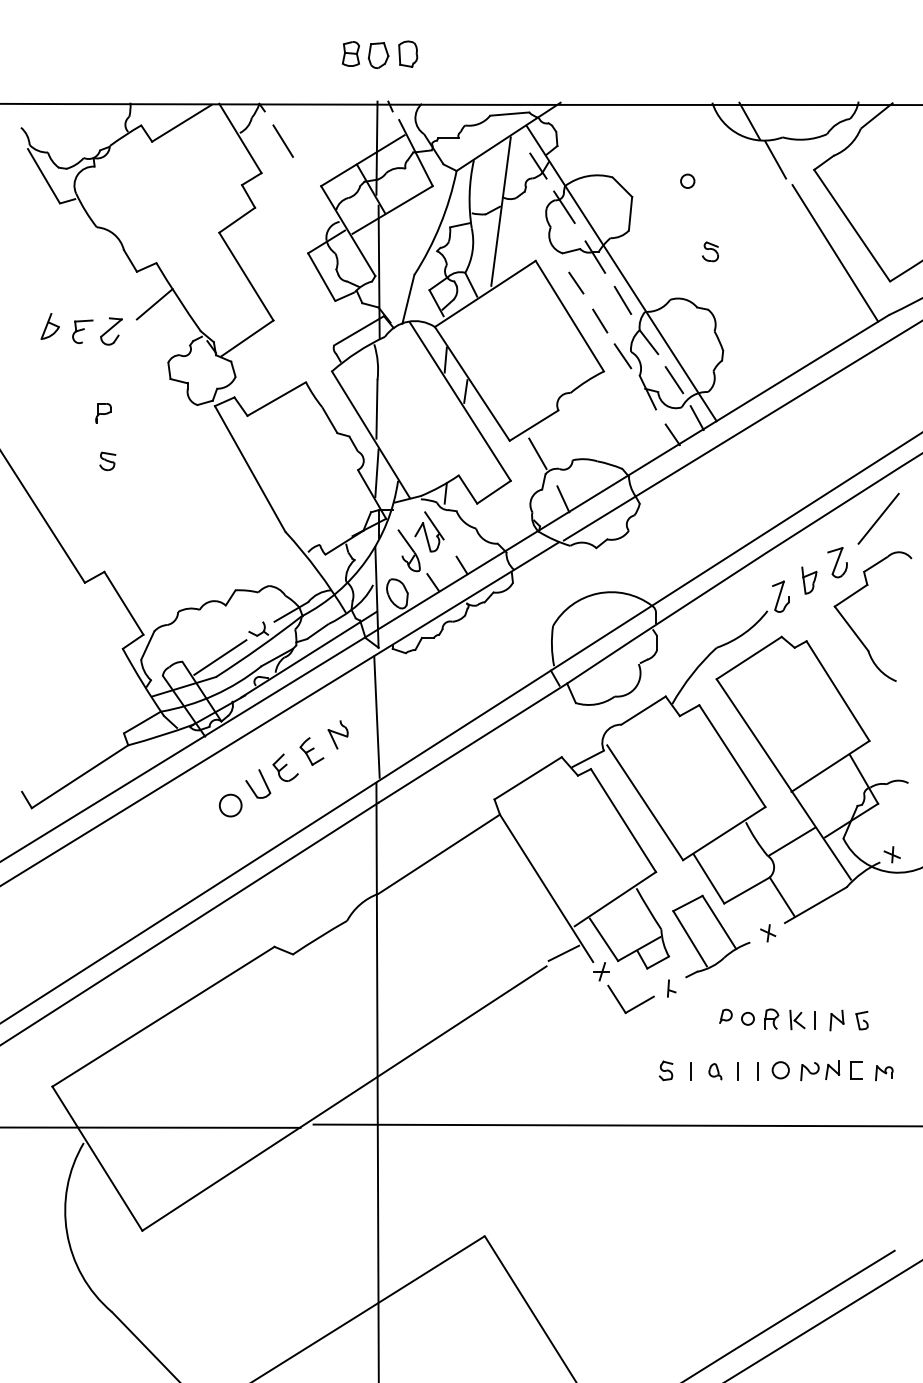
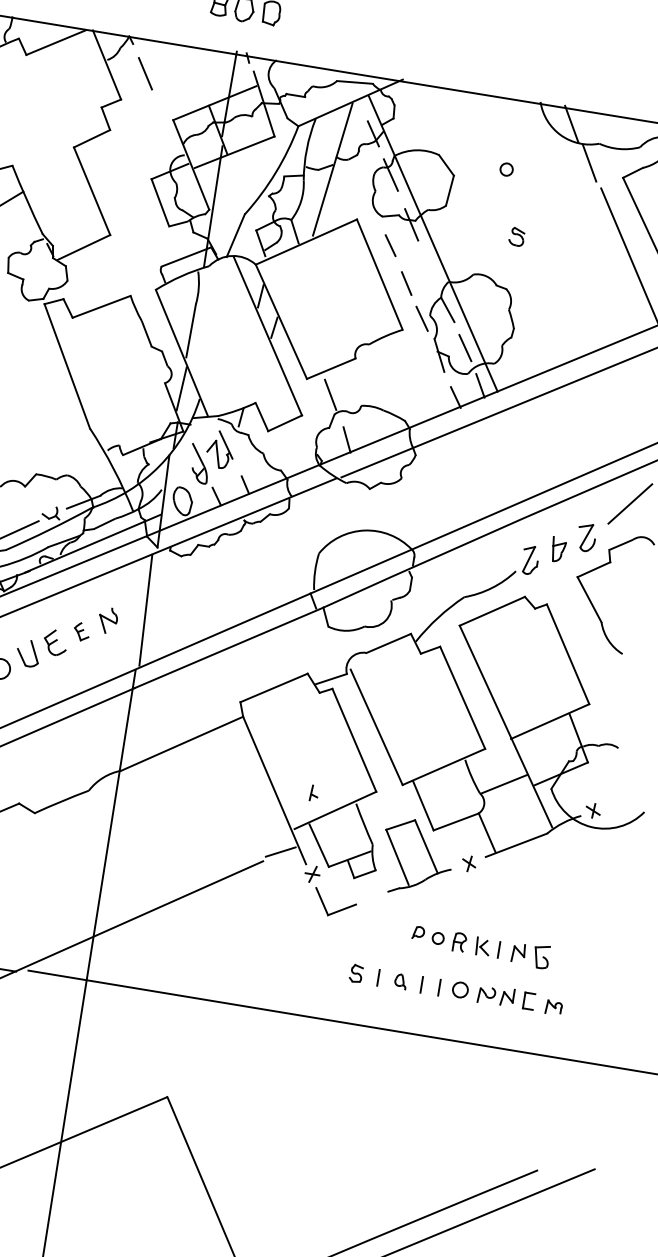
line: (622, 300) -> (429, 268), removed
part: (311, 751) -> (81, 631), size x0.7
part: (671, 988) -> (314, 793), moved
part: (861, 1020) -> (540, 956), size x1.4

